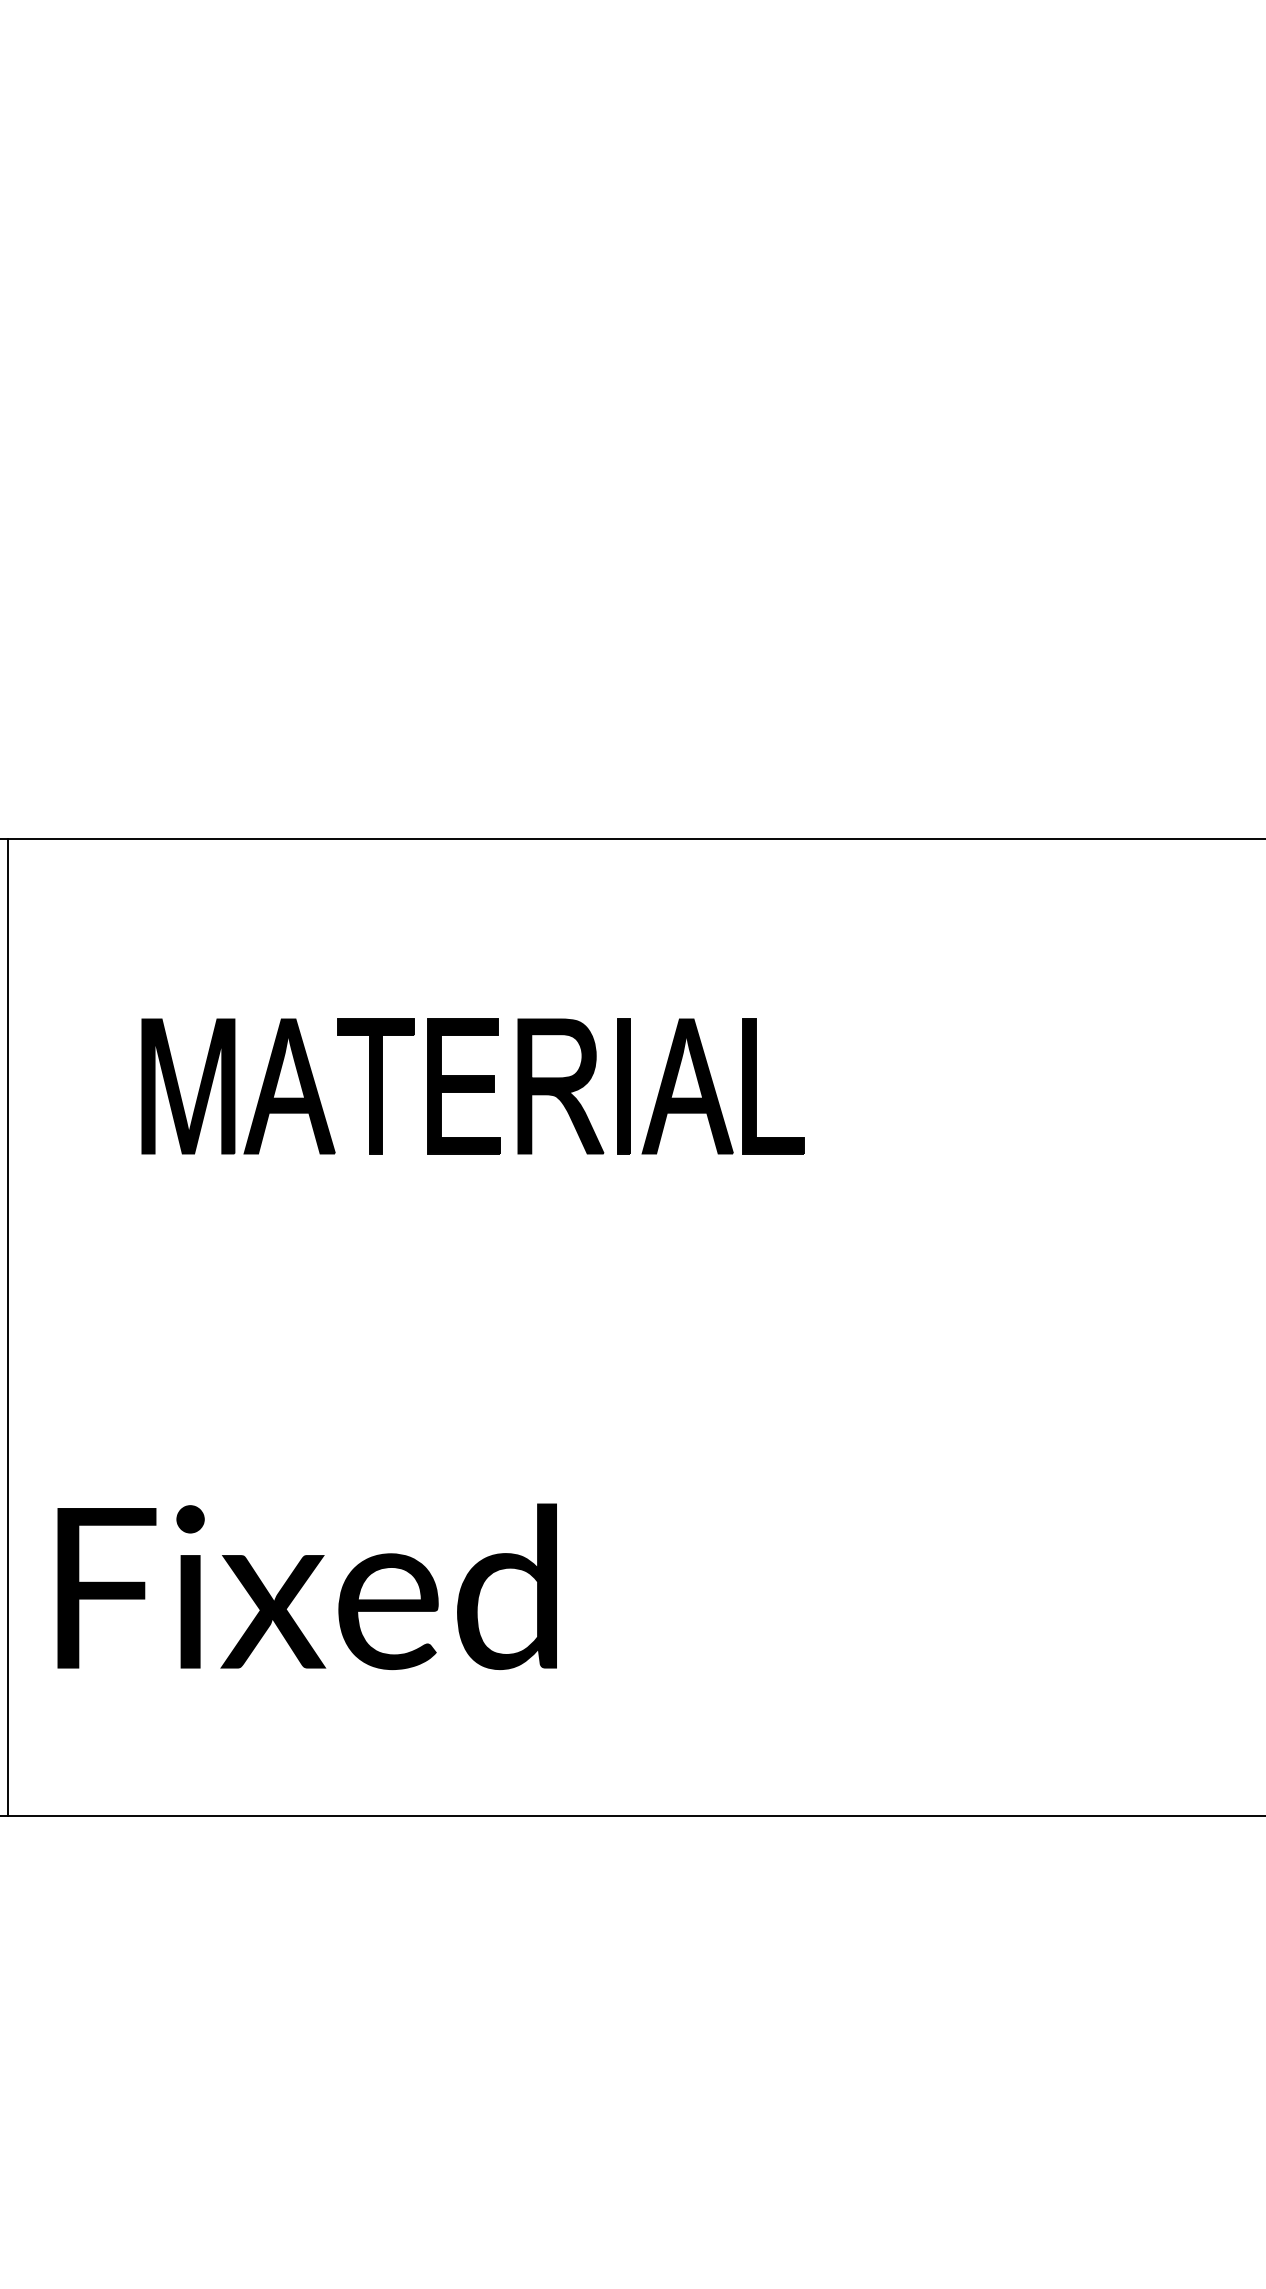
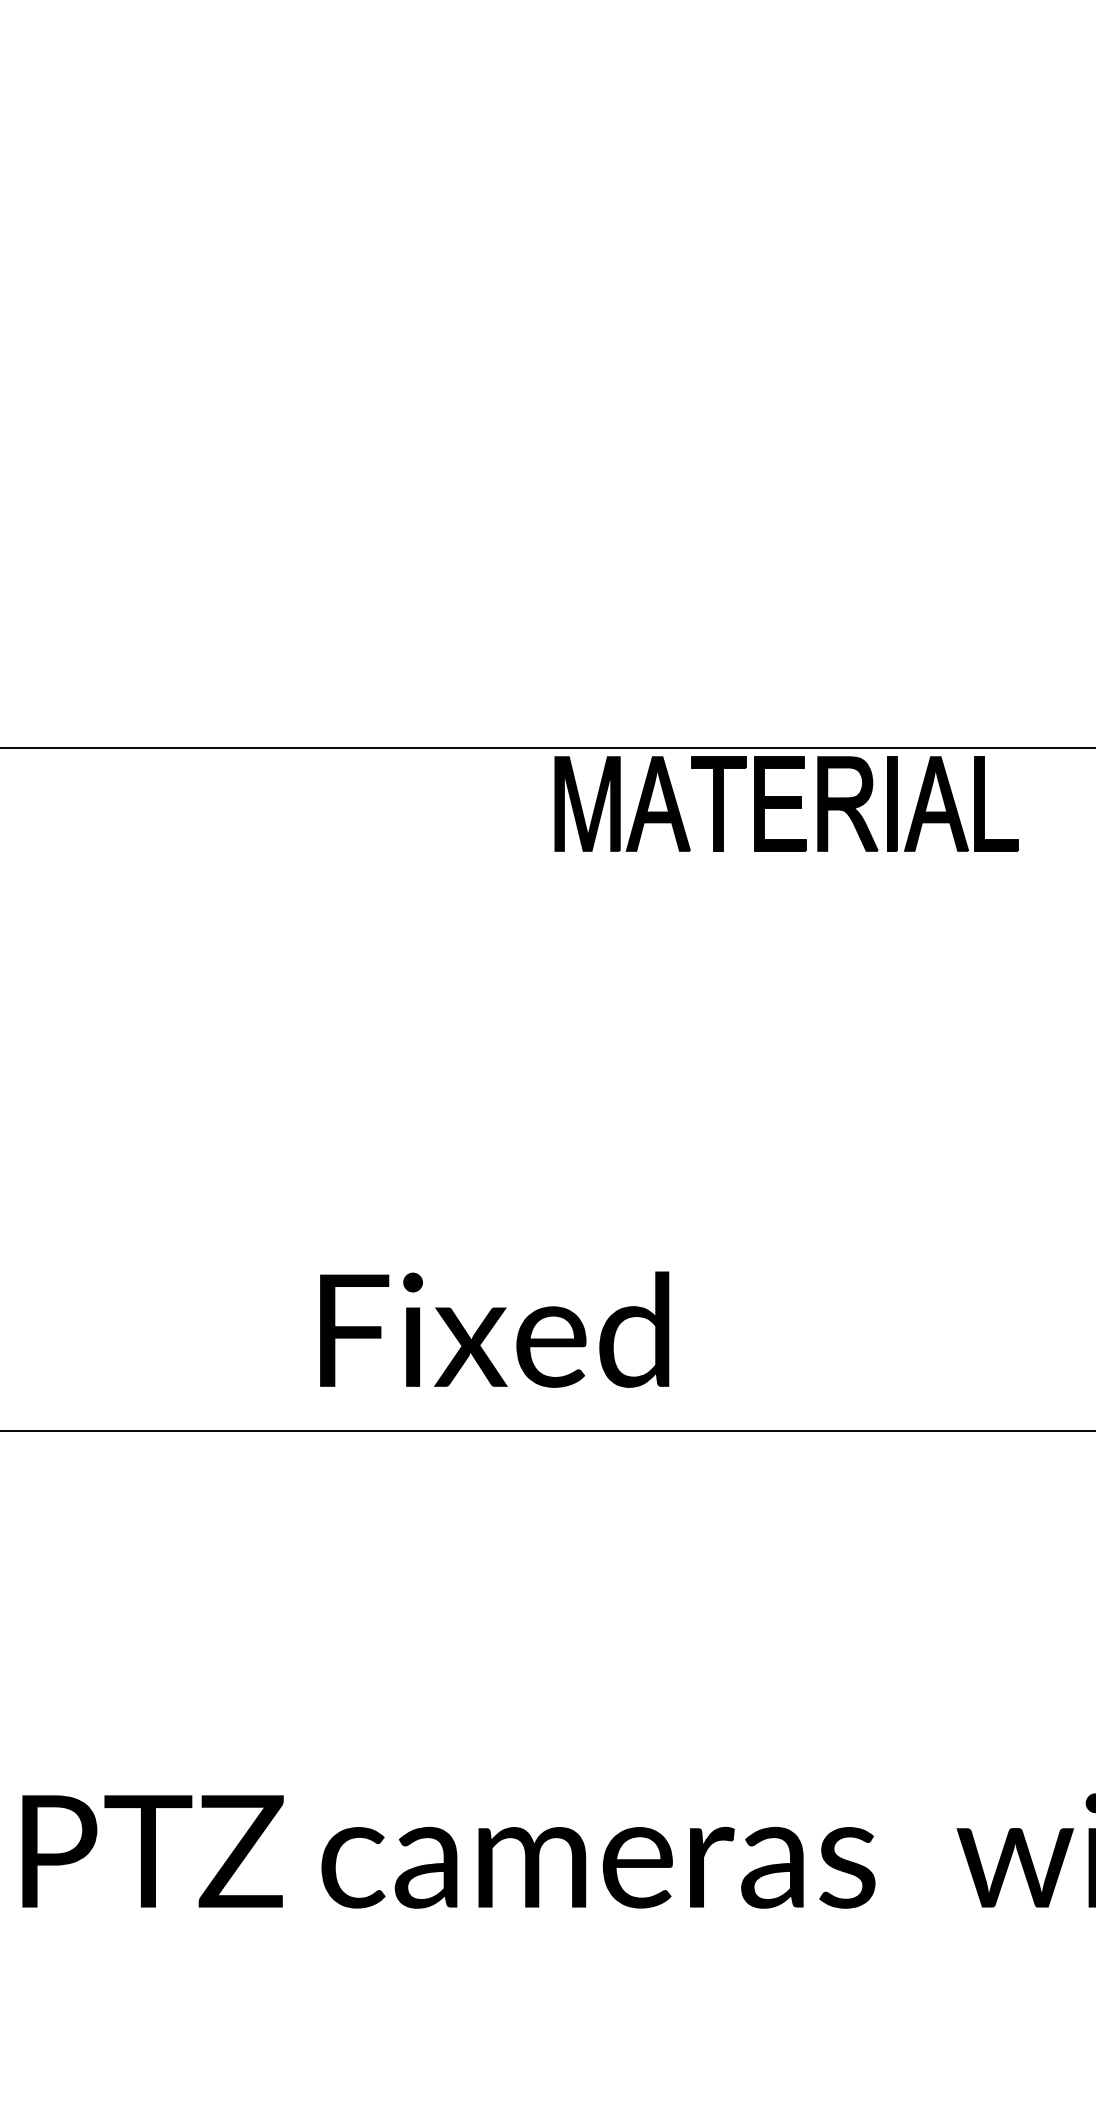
part: (473, 1085) -> (786, 803), moved
line: (8, 1326) -> (291, 1088), removed
text: (307, 1586) -> (494, 1329), moved

